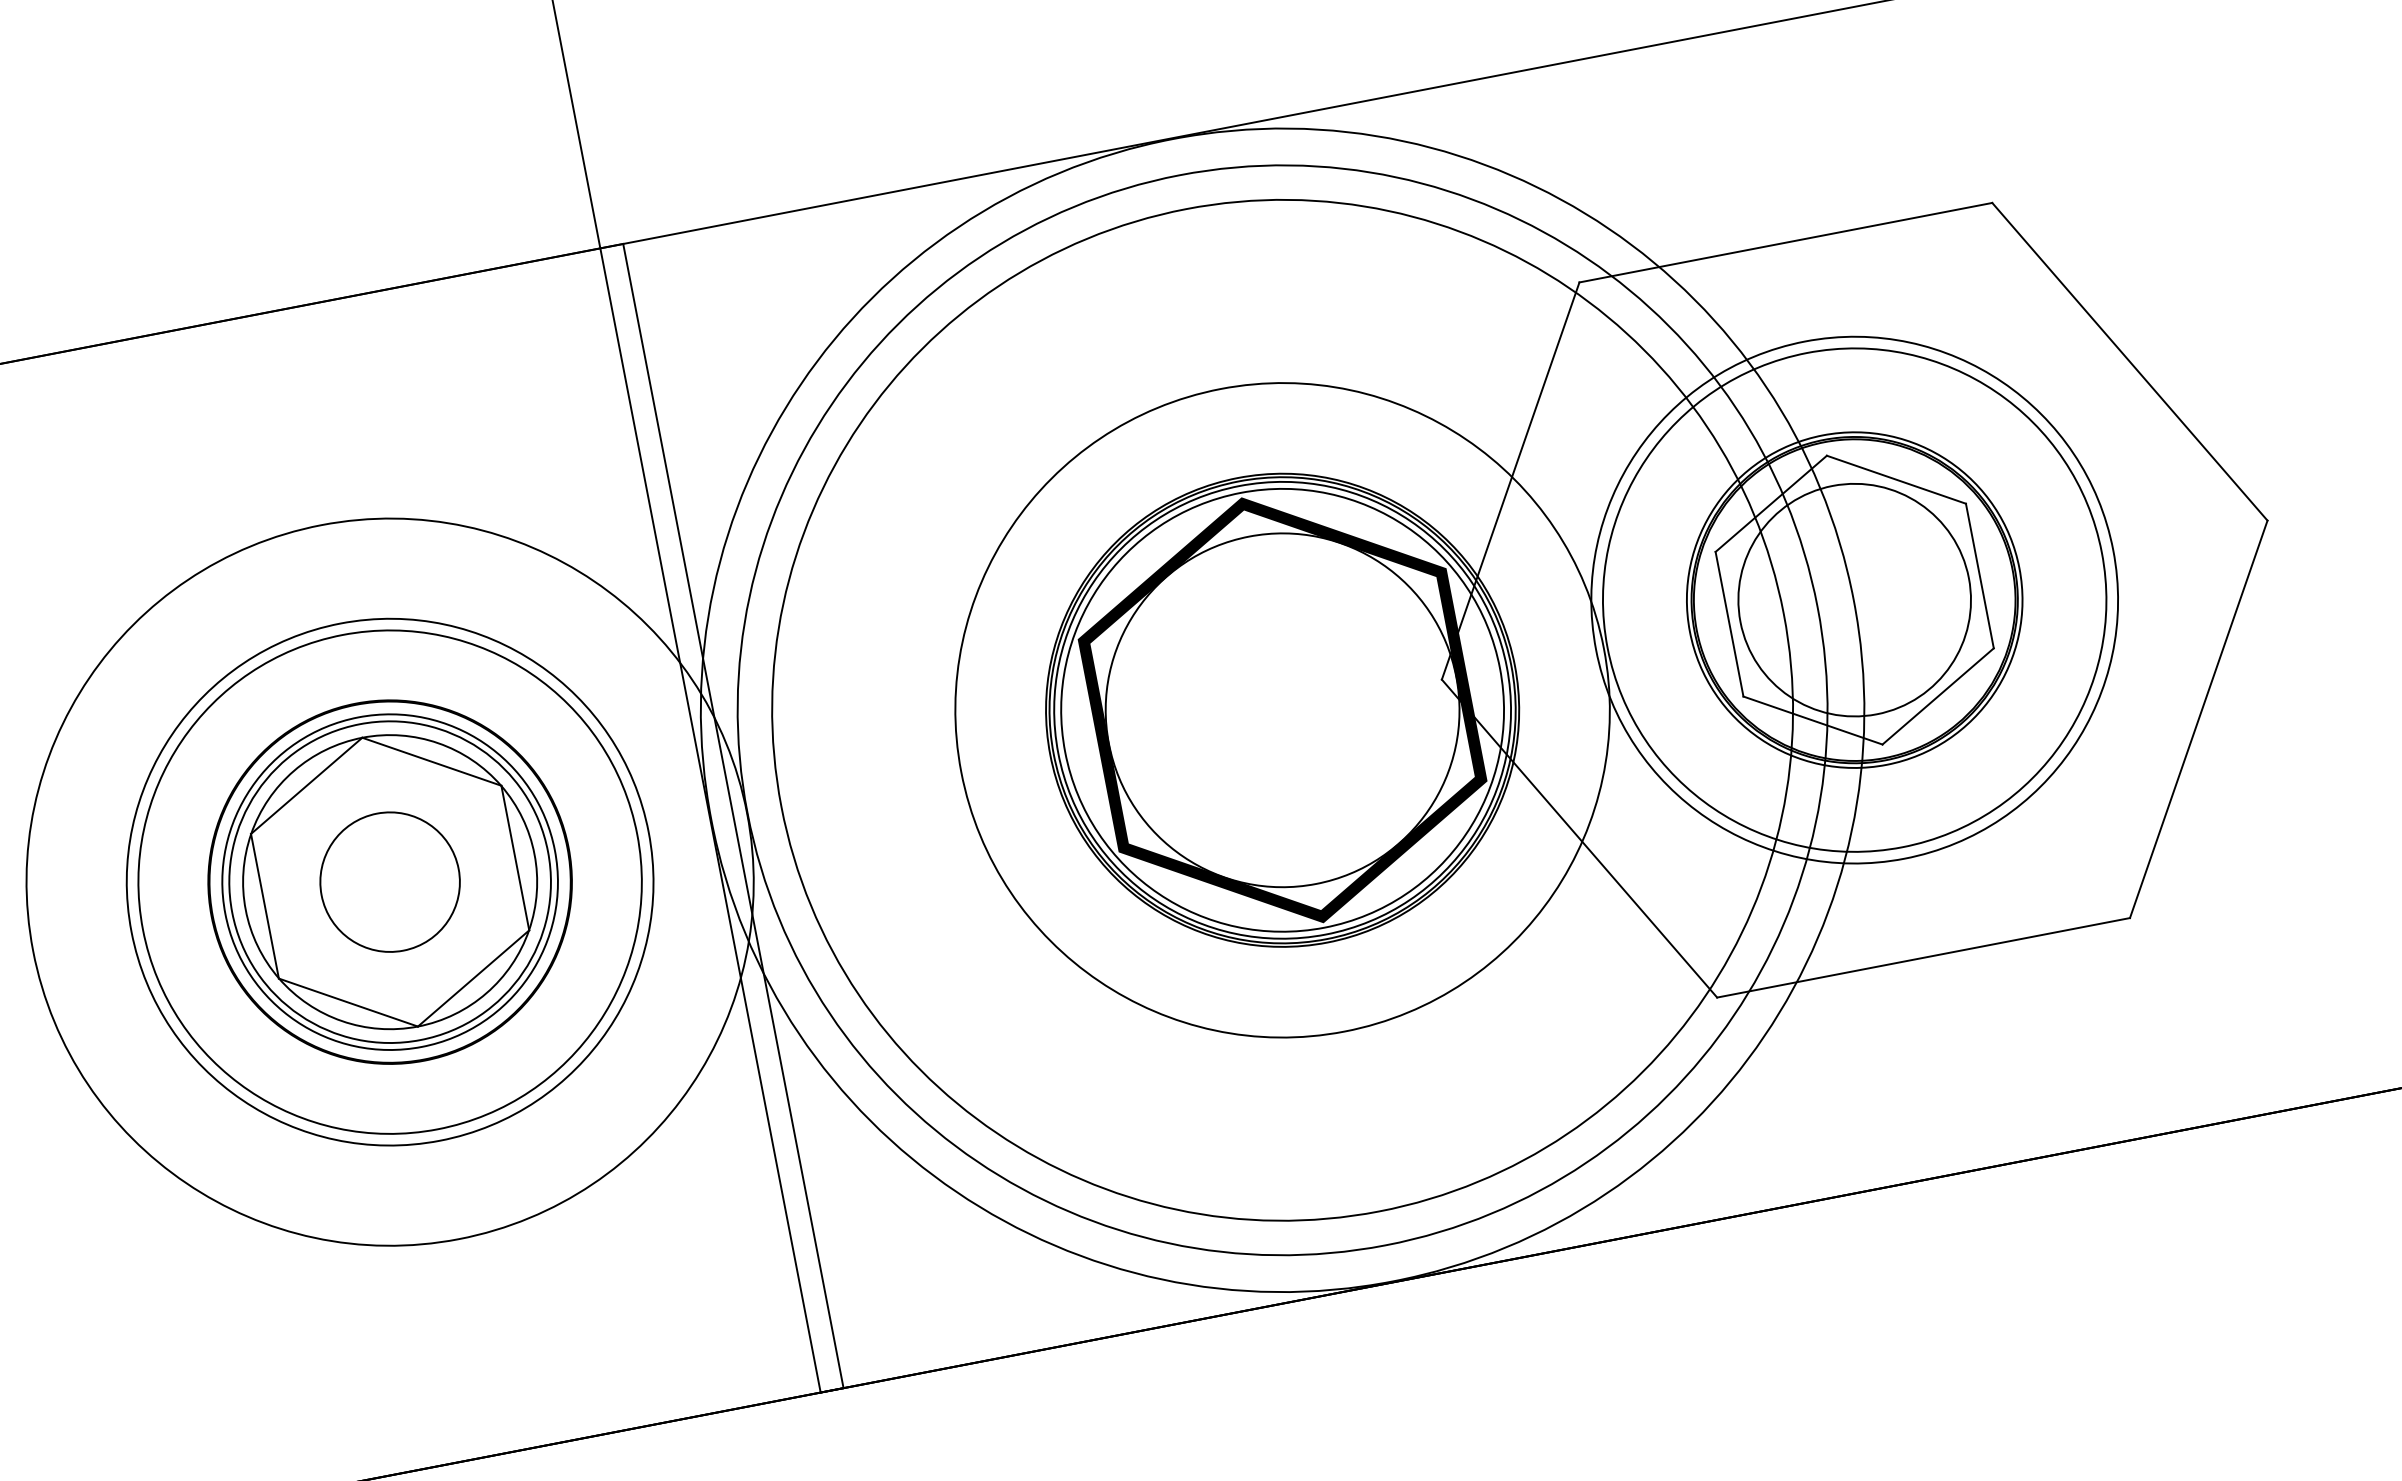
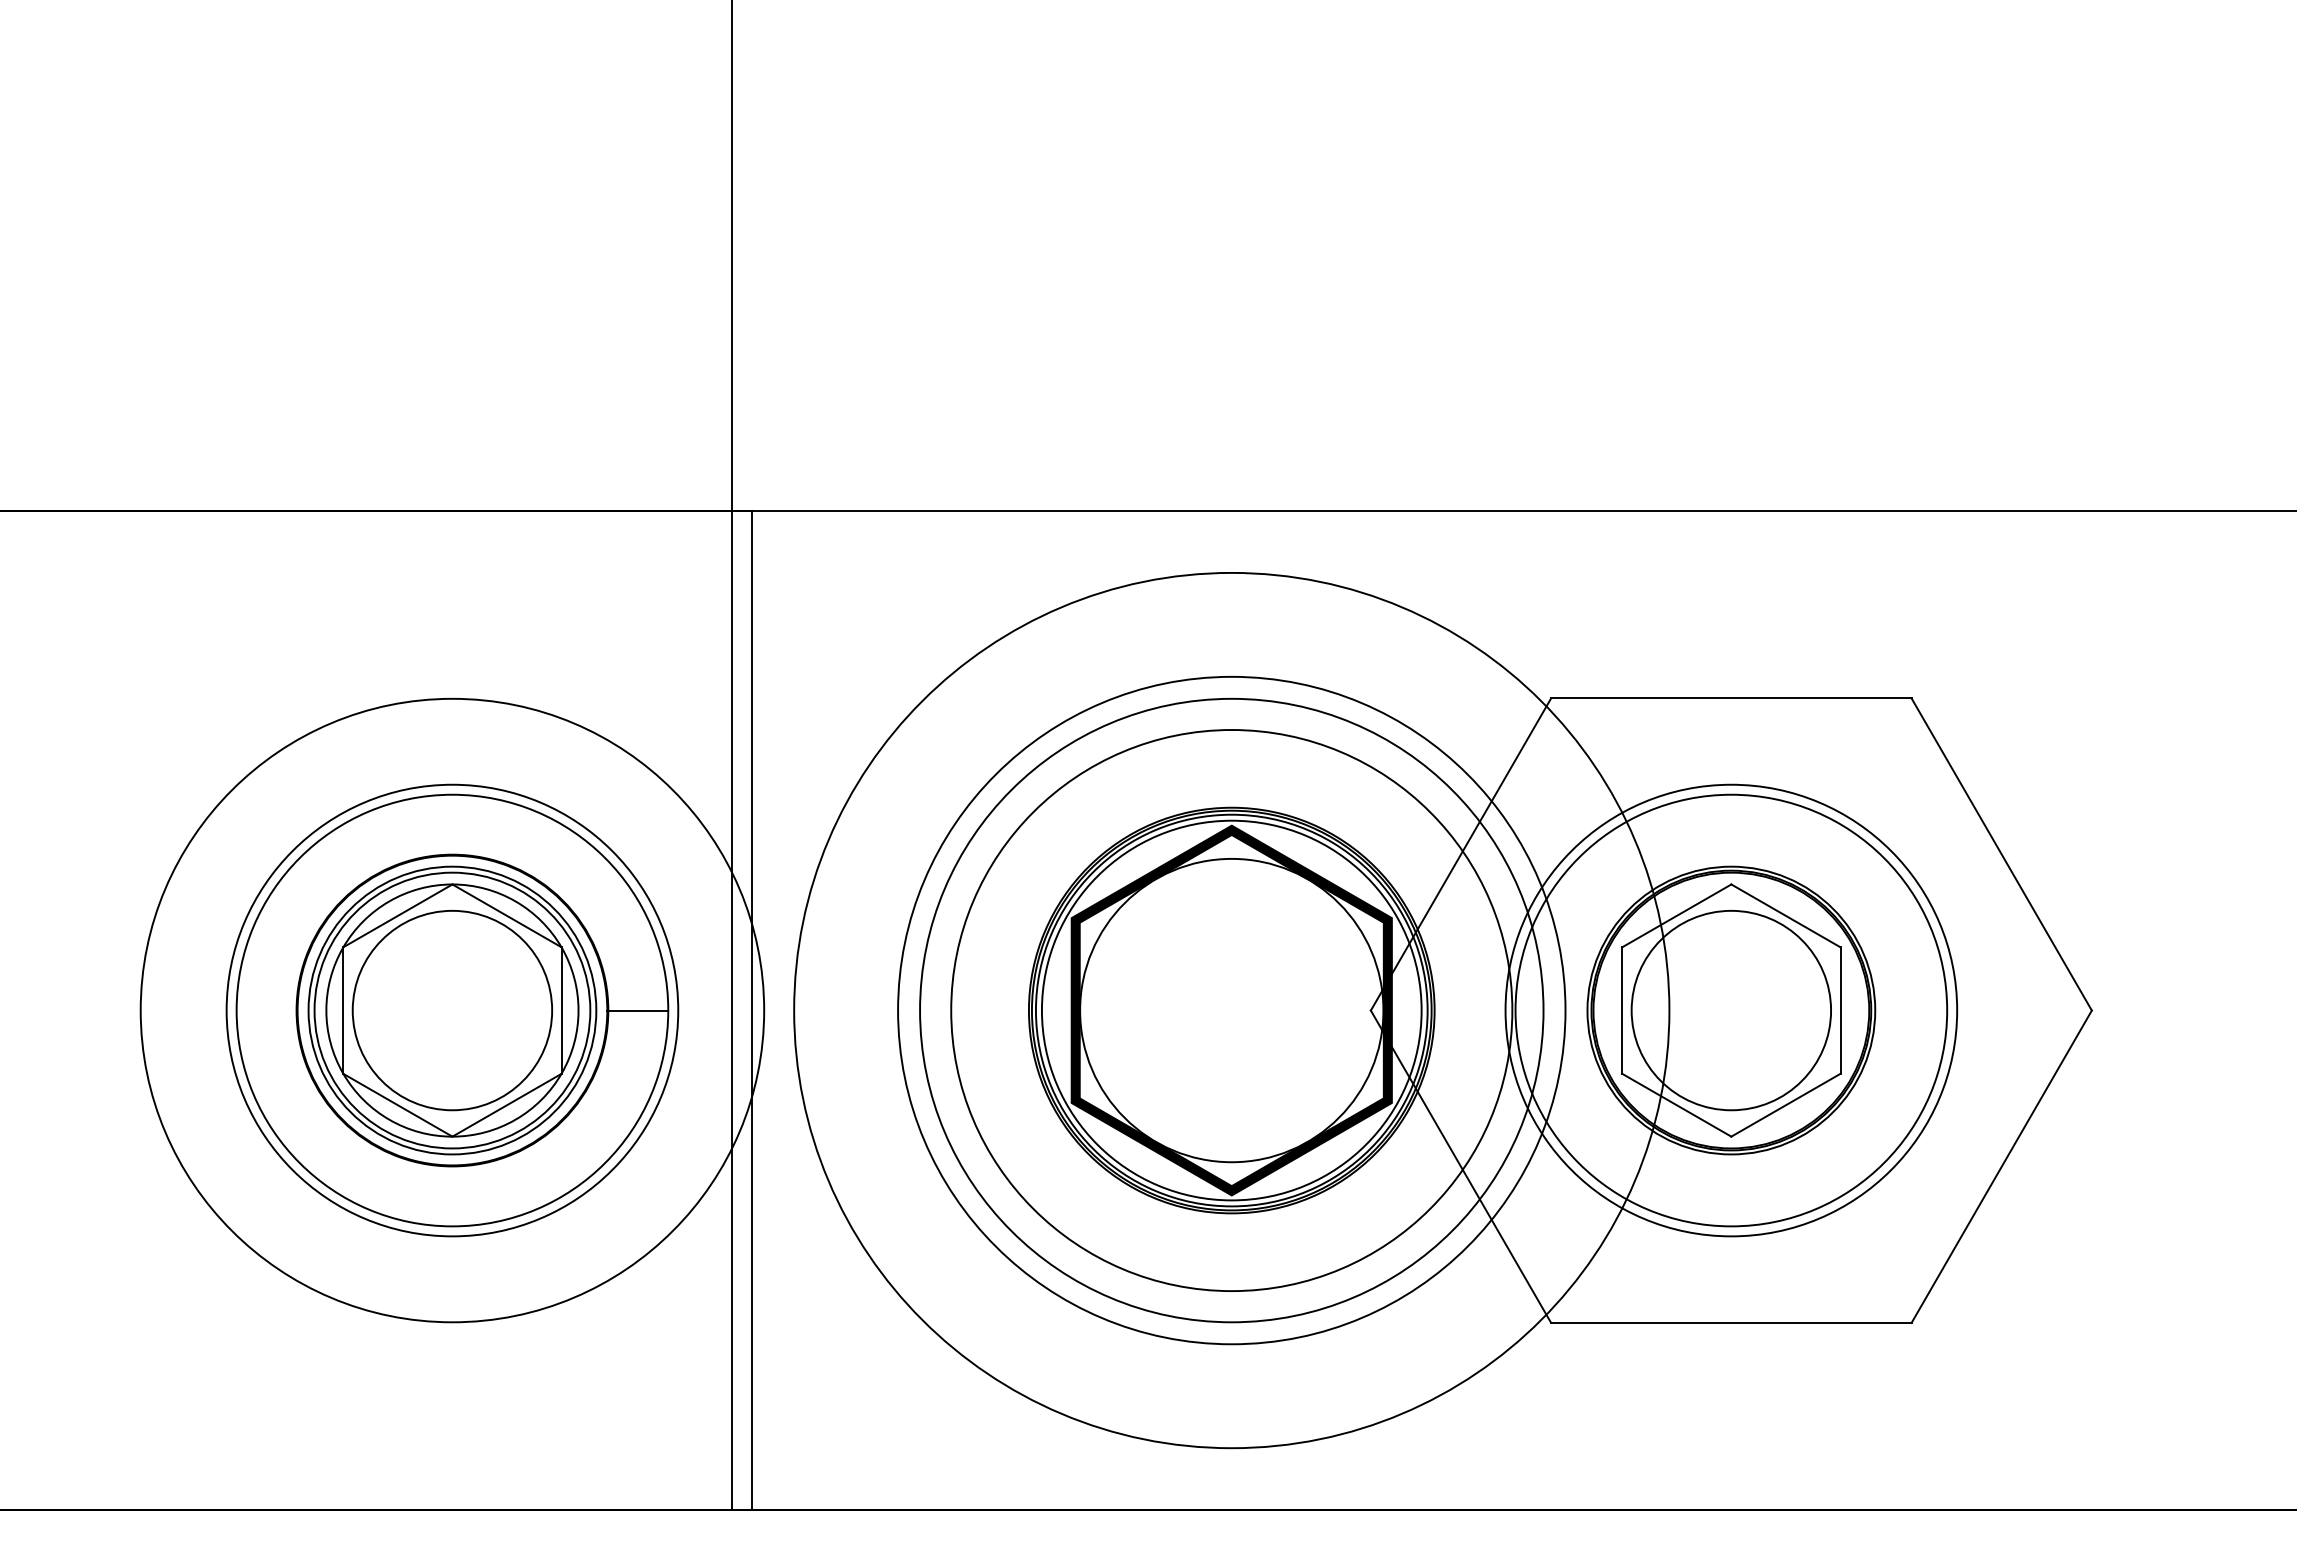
circle: (1282, 710) -> (1231, 1010), size x0.62
circle: (1282, 710) -> (1231, 1010), size x0.71
line: (602, 841) -> (637, 1010), added
circle: (390, 882) -> (452, 1010), size x1.67

